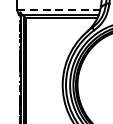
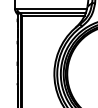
line: (58, 9) -> (50, 8), dashed -> solid

